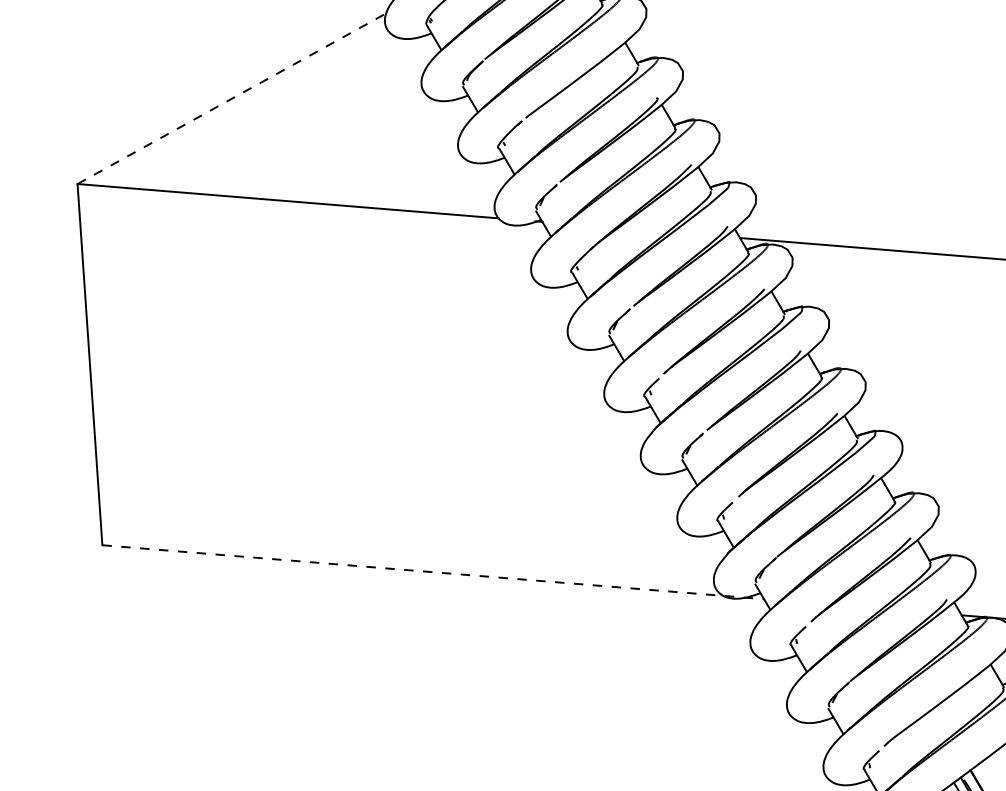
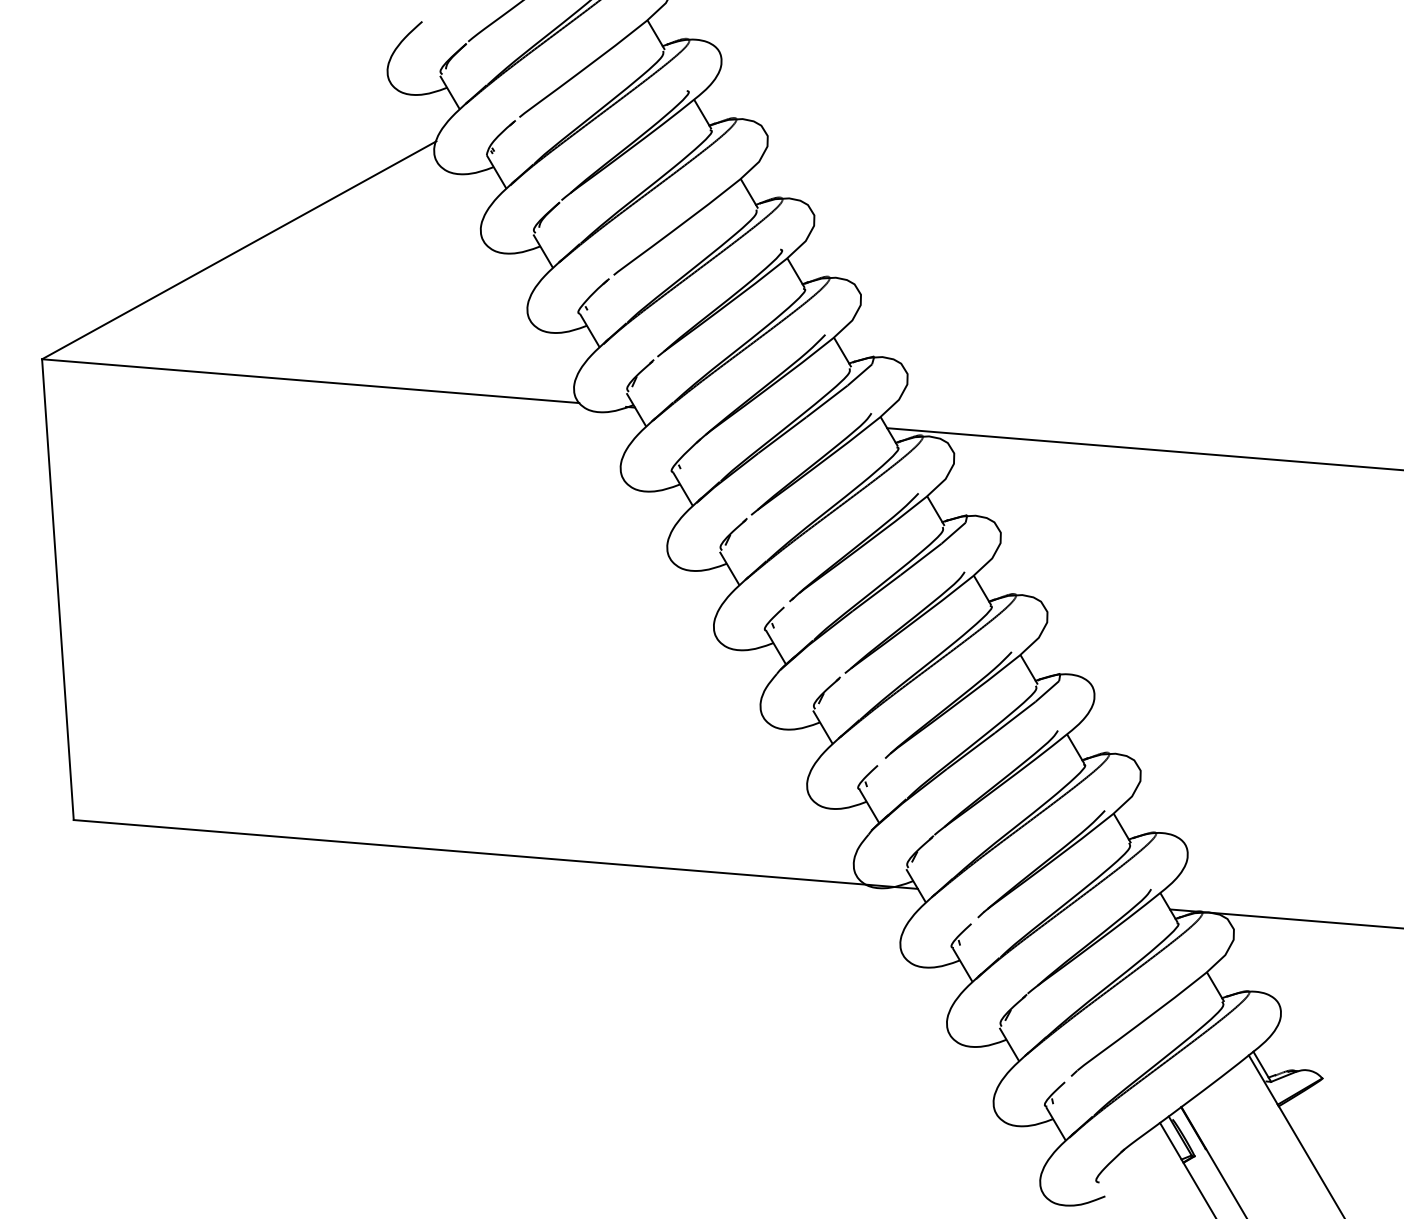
line: (232, 98) -> (239, 250), dashed -> solid
line: (433, 572) -> (496, 854), dashed -> solid

